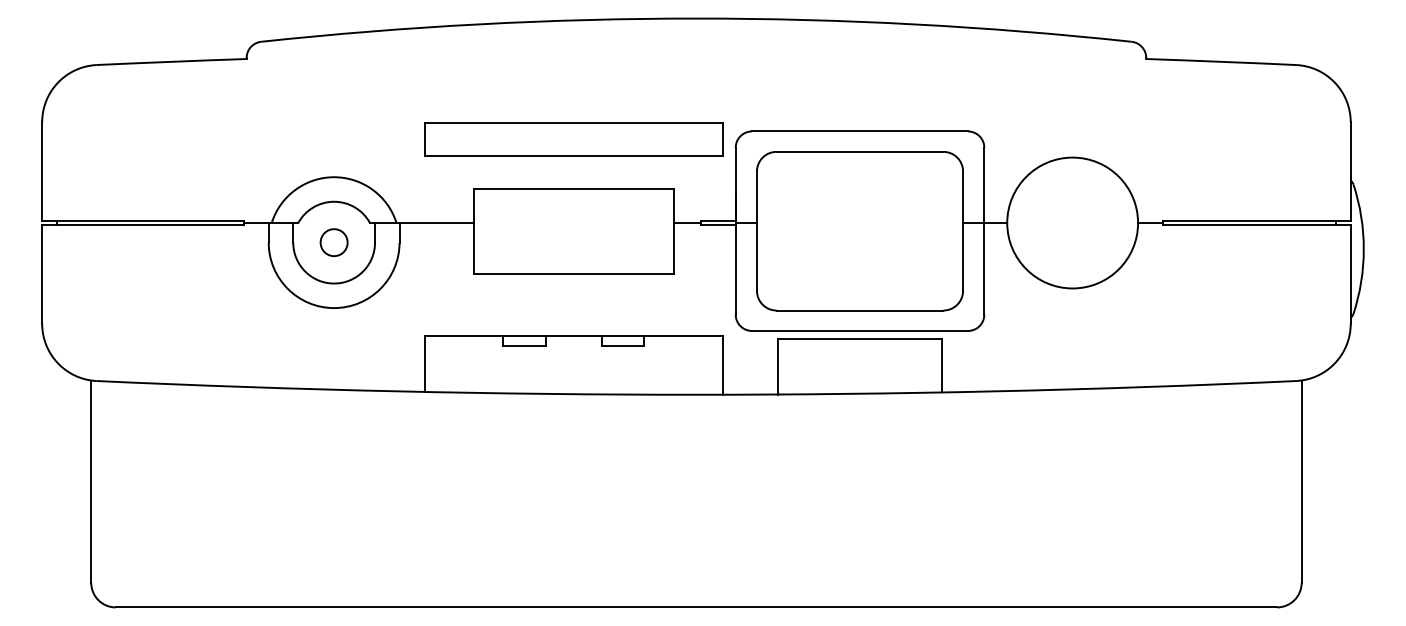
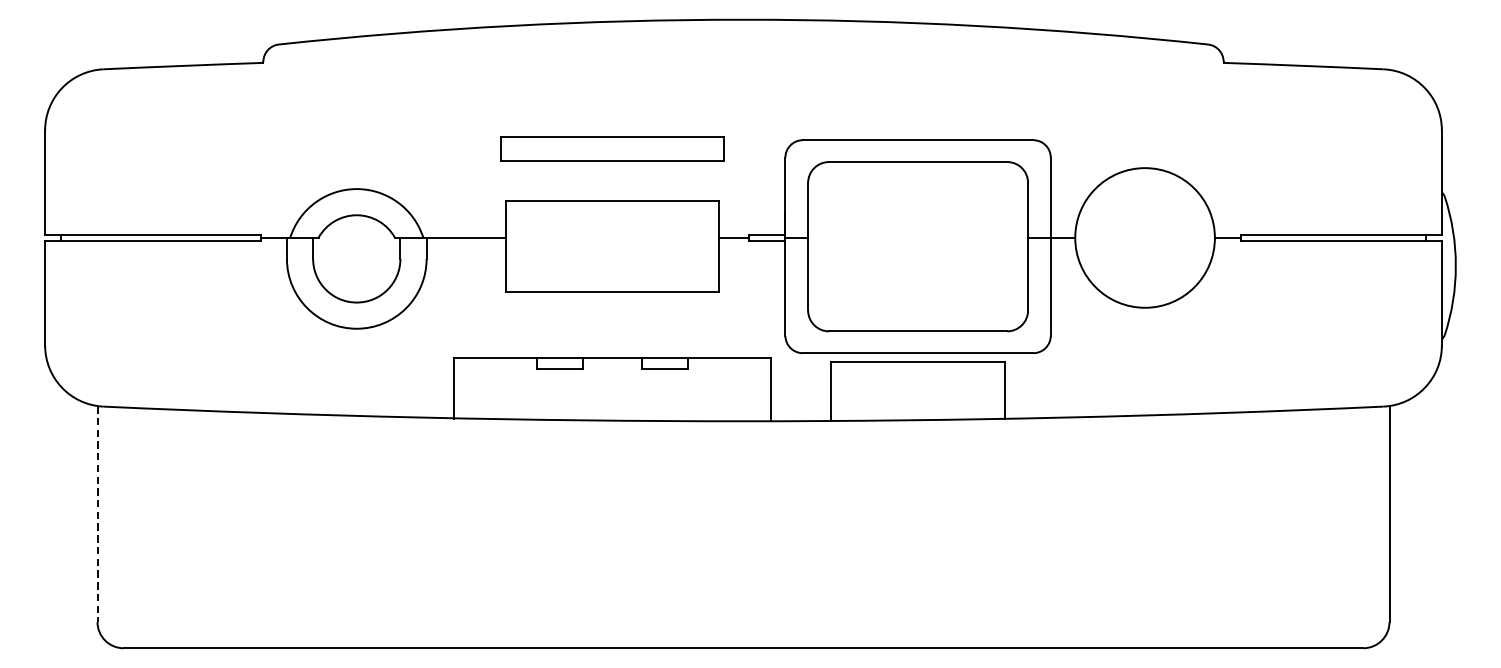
part: (573, 139) -> (612, 148), size x0.7
circle: (333, 242) -> (356, 258), removed
line: (91, 482) -> (97, 514), solid -> dashed

